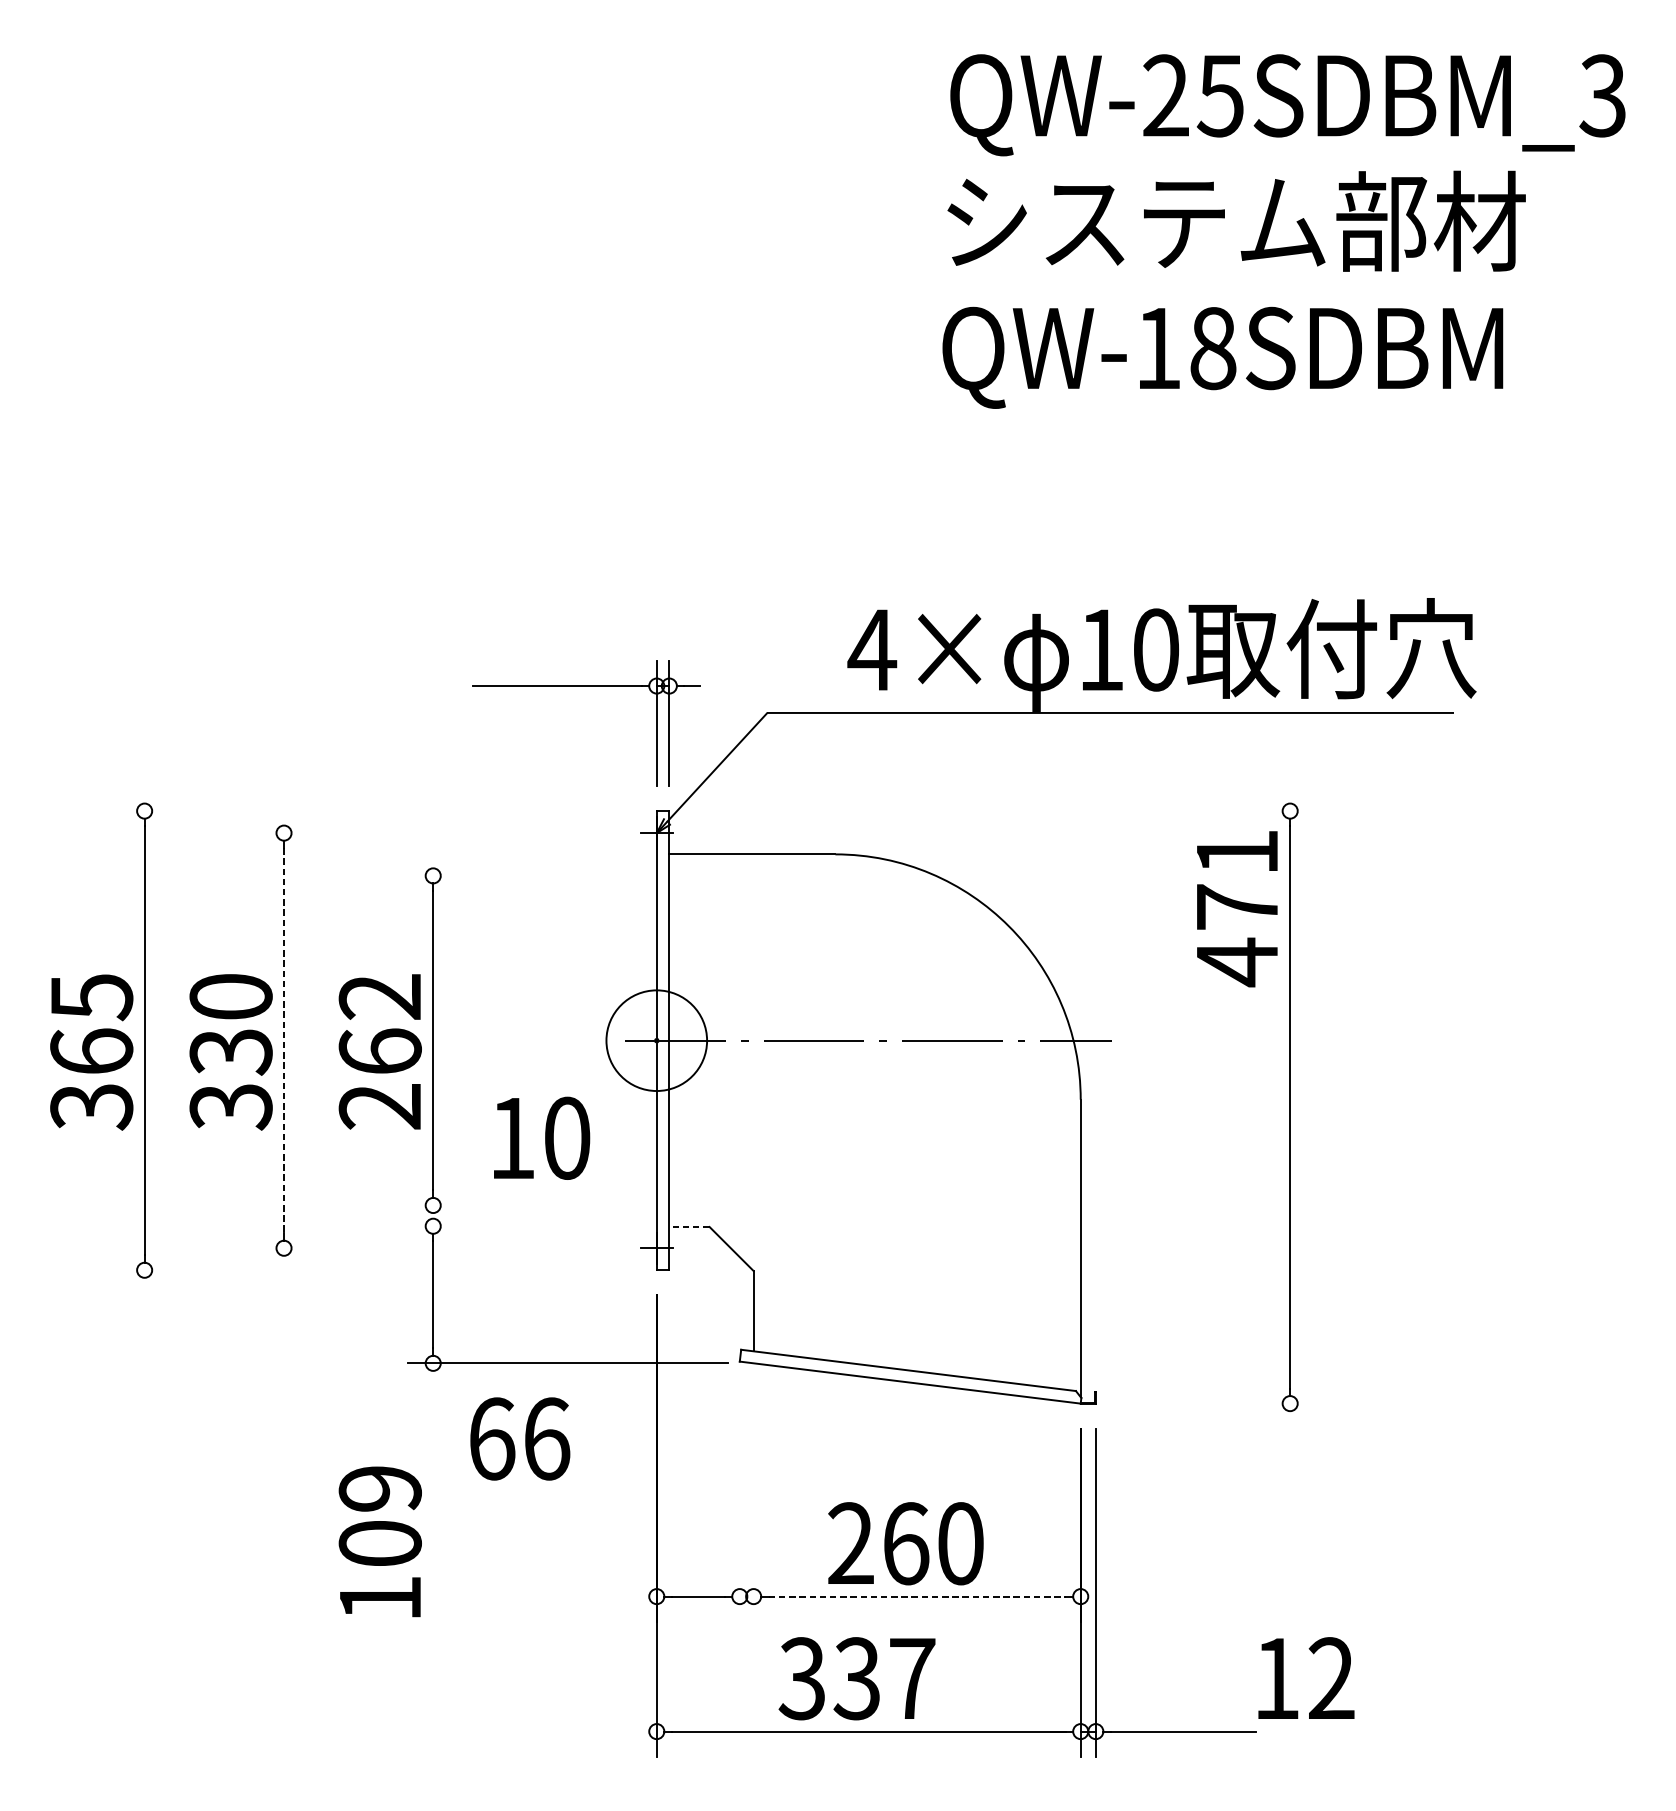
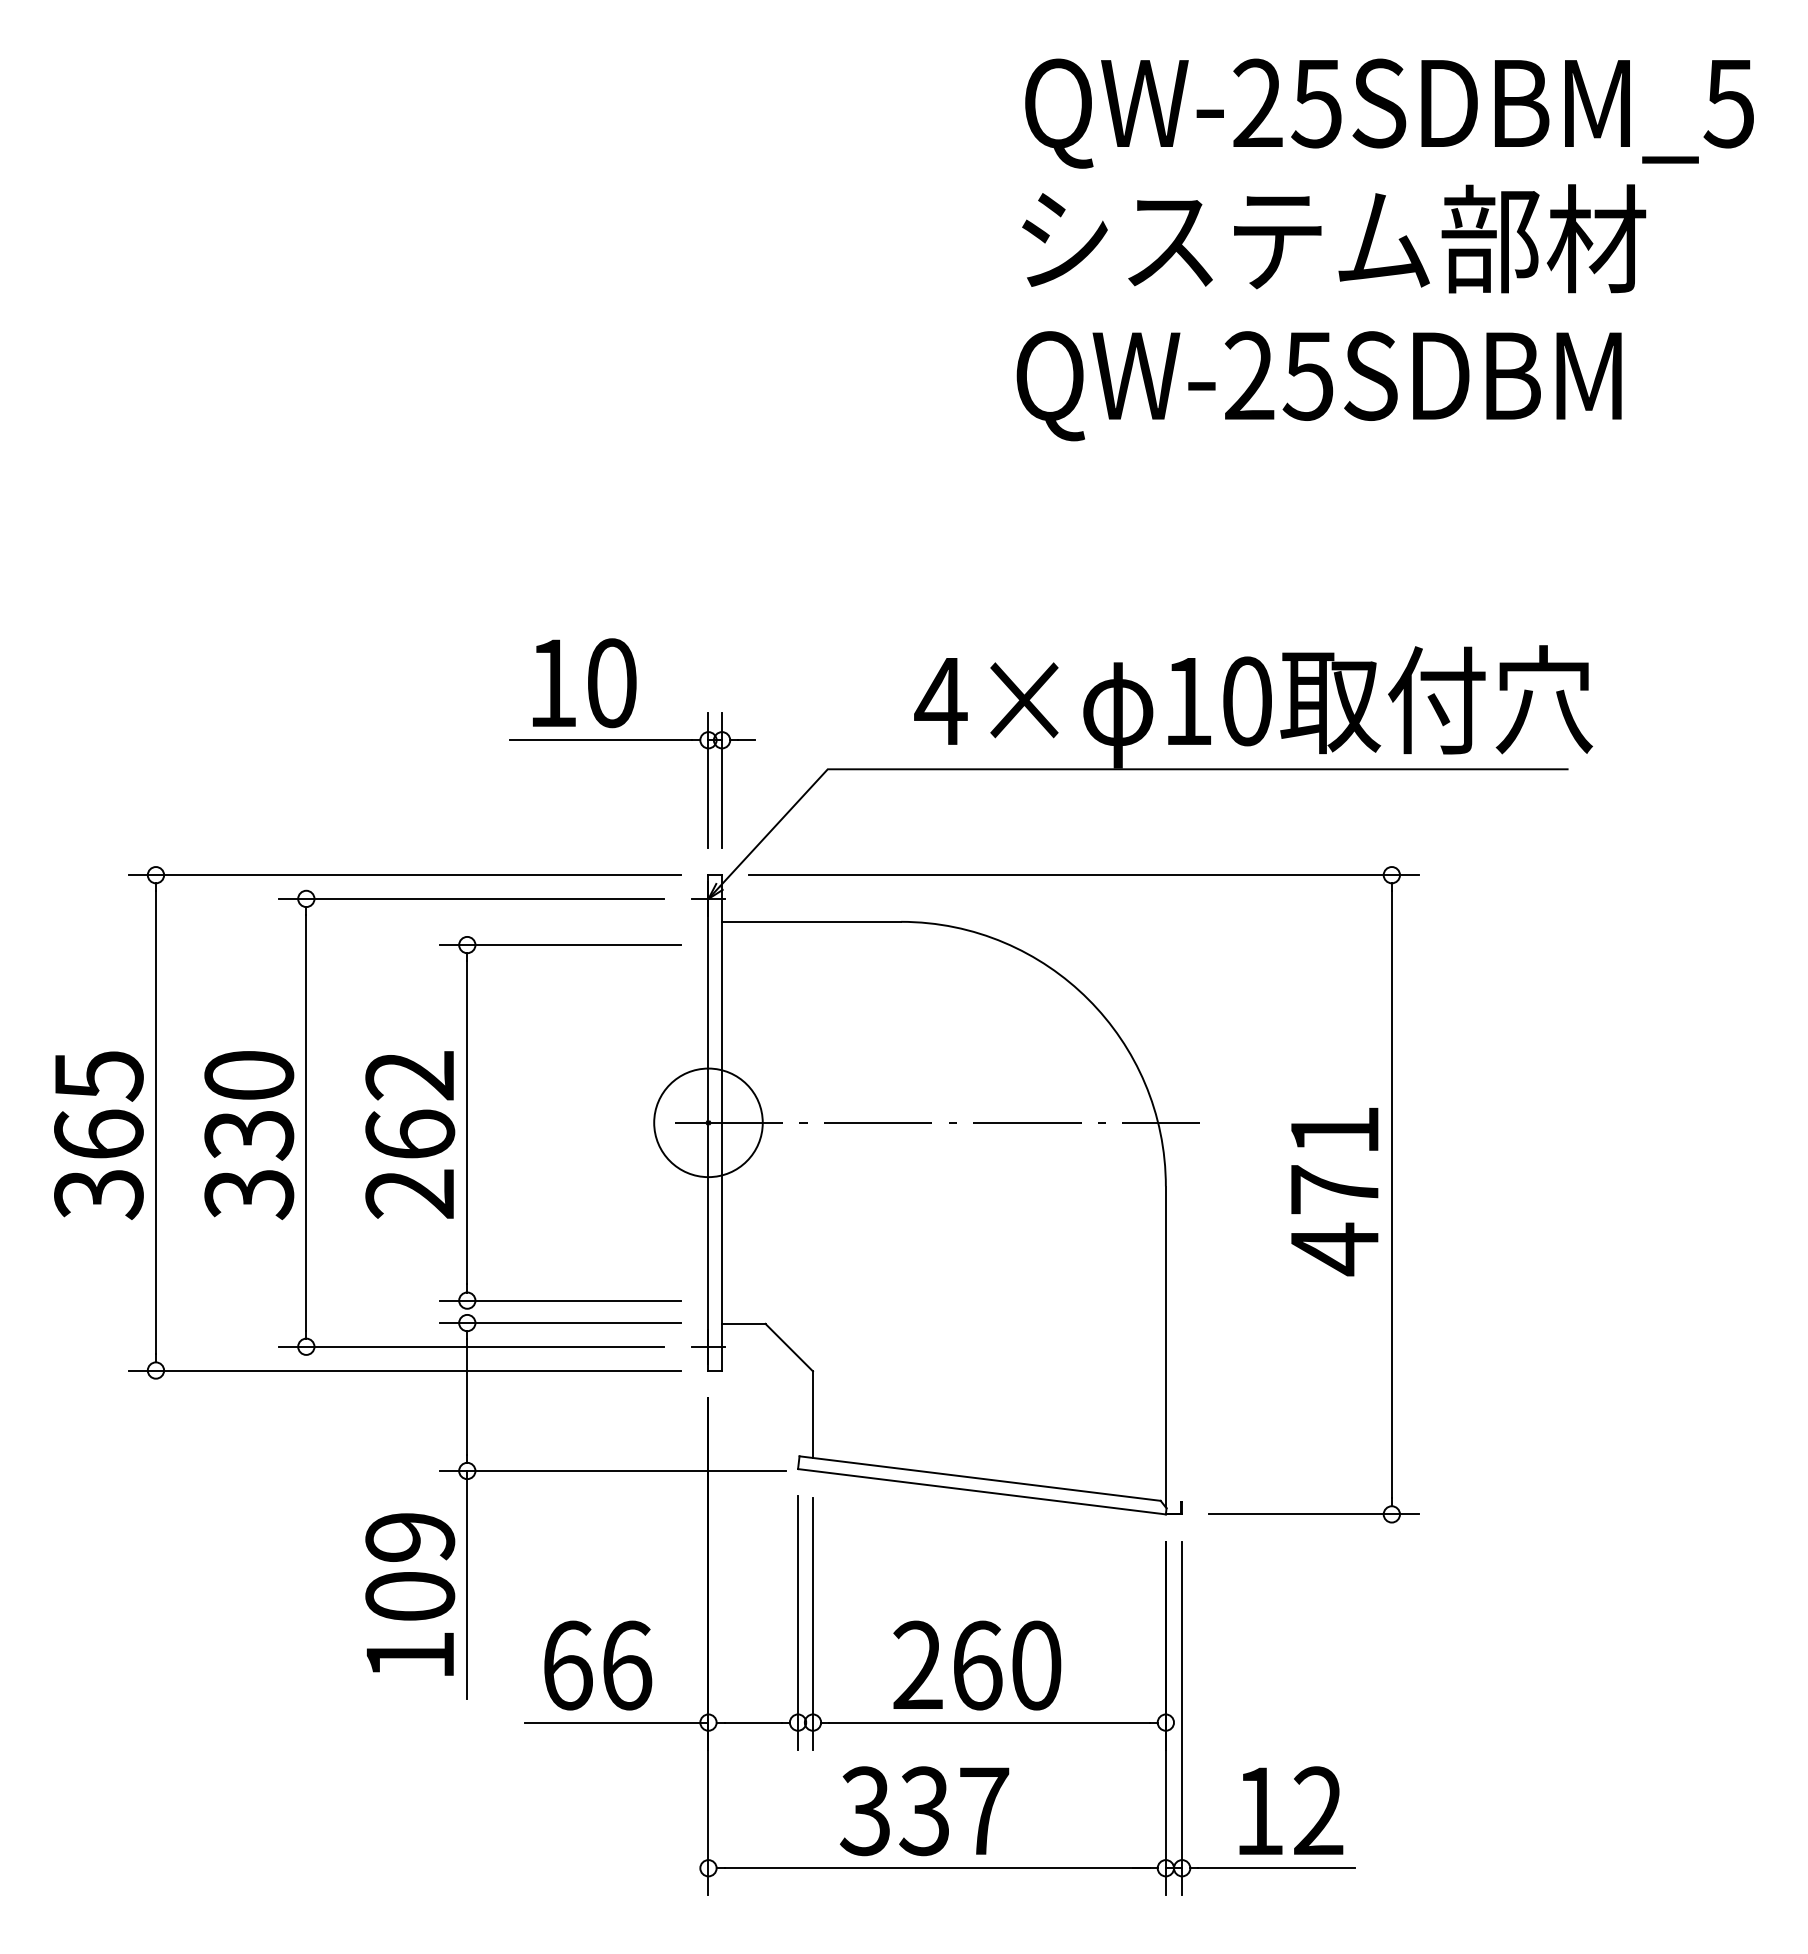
text: (1602, 95) -> (1728, 103), QW-25SDBM_3 -> QW-25SDBM_5
text: (1185, 347) -> (1278, 375), QW-18SDBM -> QW-25SDBM
line: (375, 811) -> (404, 875), added
line: (1004, 811) -> (1083, 875), added
line: (437, 832) -> (471, 898), added
line: (519, 876) -> (560, 945), added
text: (1237, 909) -> (1334, 1192), moved
line: (284, 1040) -> (306, 1122), dashed -> solid
text: (541, 1138) -> (584, 683), moved
line: (519, 1205) -> (560, 1300), added
line: (519, 1226) -> (560, 1323), added
line: (689, 1226) -> (743, 1323), dashed -> solid
line: (437, 1247) -> (471, 1346), added
line: (375, 1270) -> (404, 1370), added
line: (1217, 1403) -> (1313, 1514), added
text: (520, 1438) -> (598, 1665), moved
line: (433, 1468) -> (467, 1584), added
line: (740, 1503) -> (798, 1622), added
line: (753, 1504) -> (812, 1623), added
text: (380, 1541) -> (410, 1594), moved
line: (571, 1596) -> (616, 1722), added
line: (917, 1596) -> (989, 1722), dashed -> solid
text: (1306, 1678) -> (1291, 1810), moved

